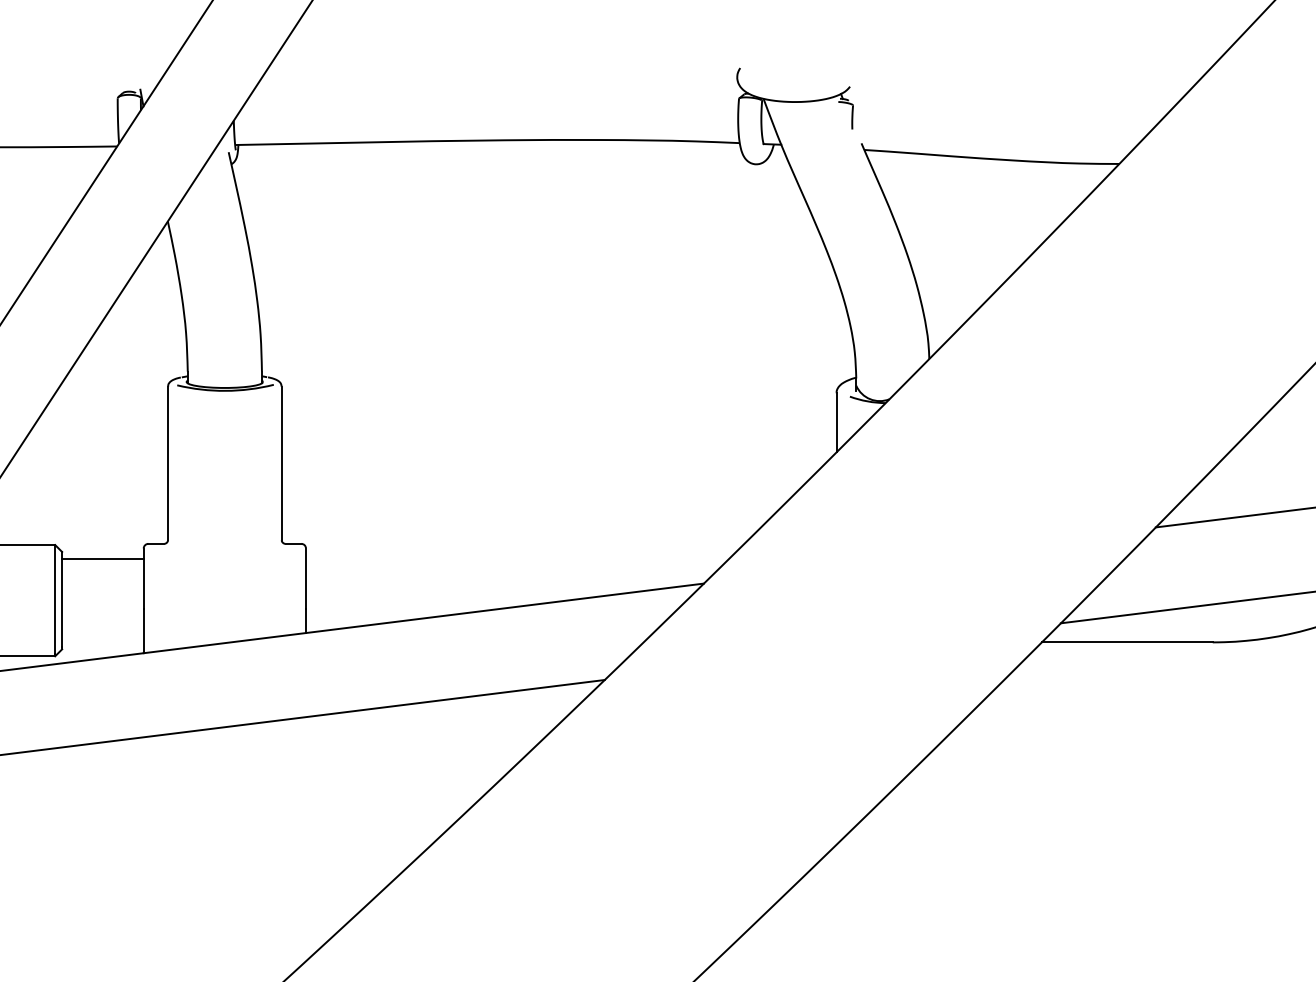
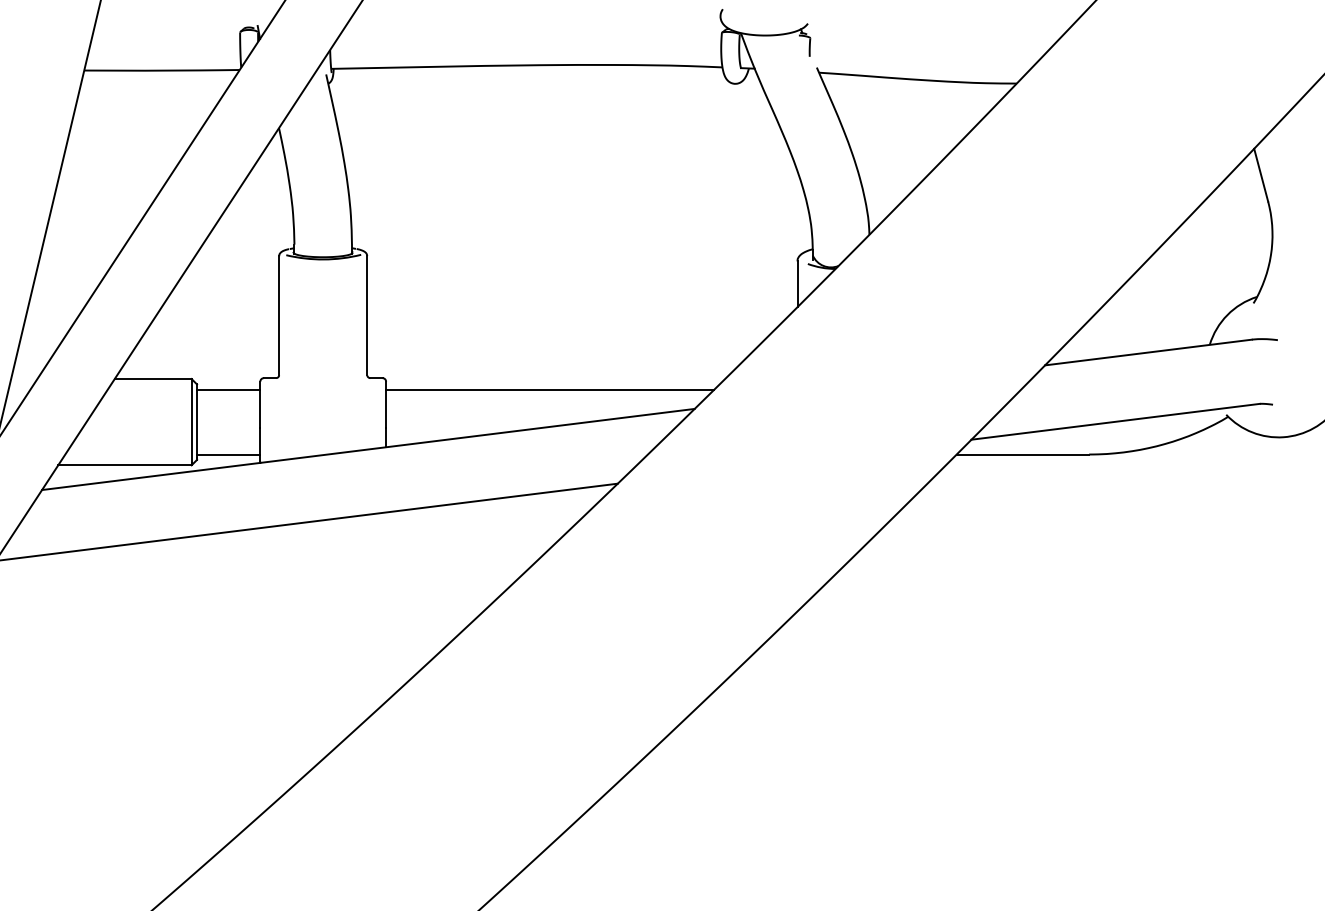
line: (517, 558) -> (550, 389), added
line: (102, 642) -> (228, 454), added

